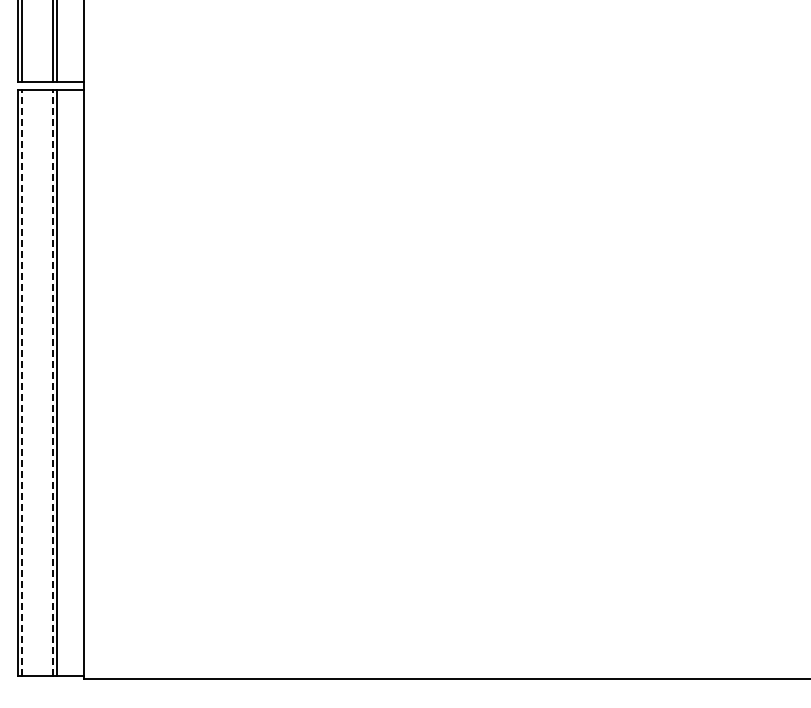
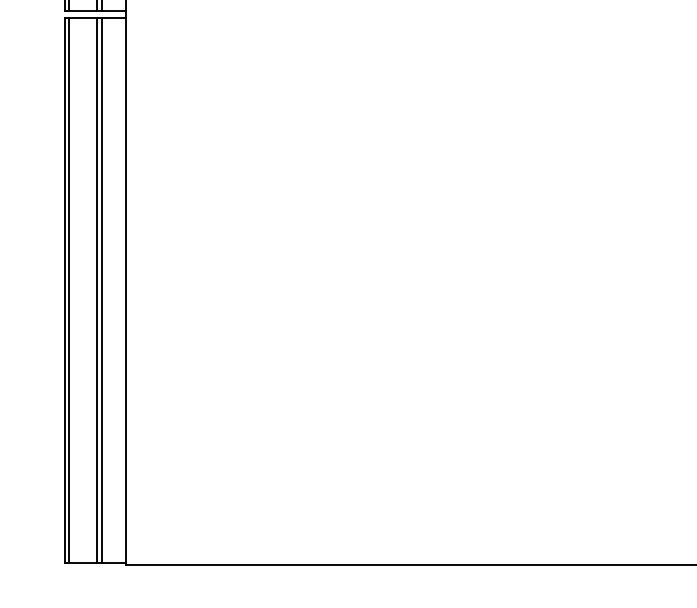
line: (22, 382) -> (69, 290), dashed -> solid
line: (52, 382) -> (97, 290), dashed -> solid

